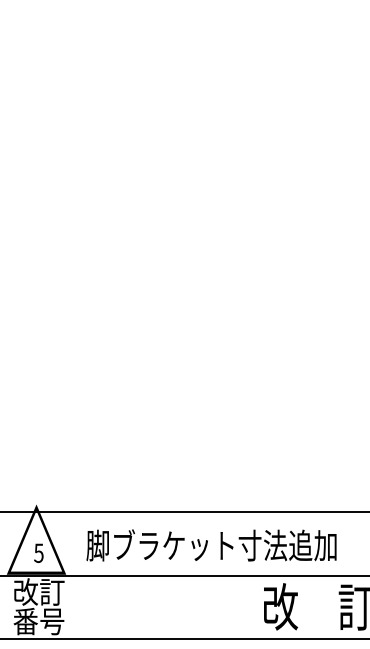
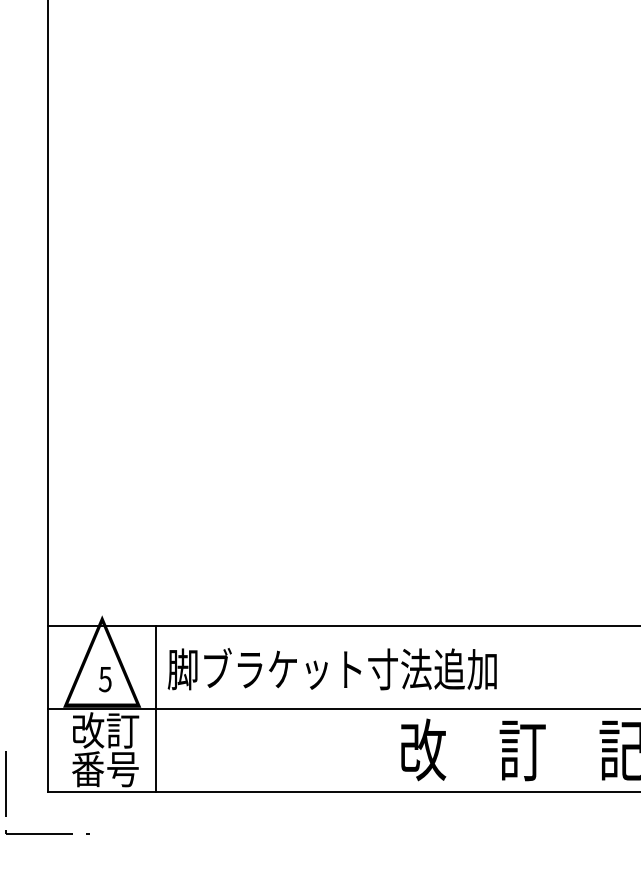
line: (77, 575) -> (156, 708), added

